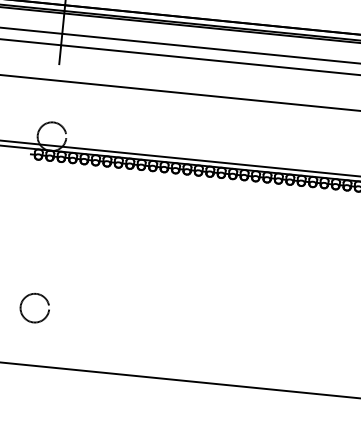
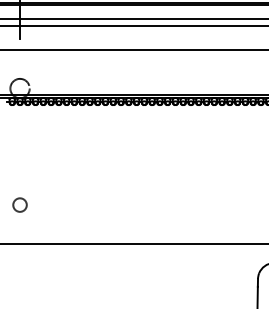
circle: (34, 307) -> (19, 204), size x0.7

